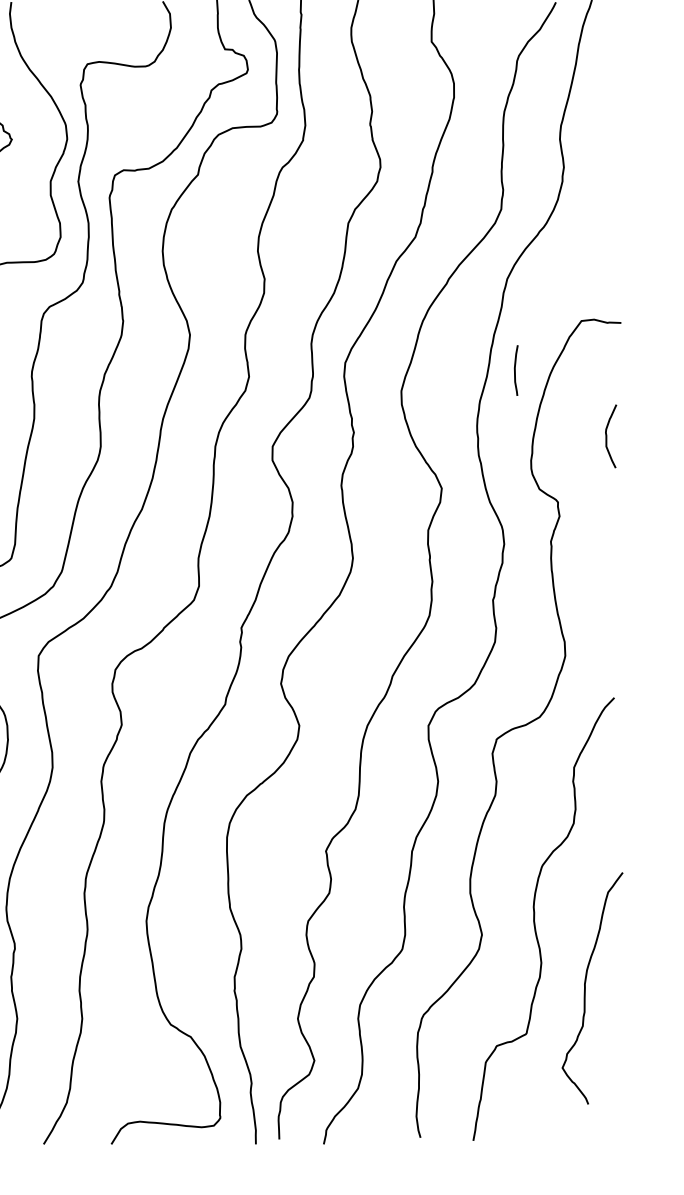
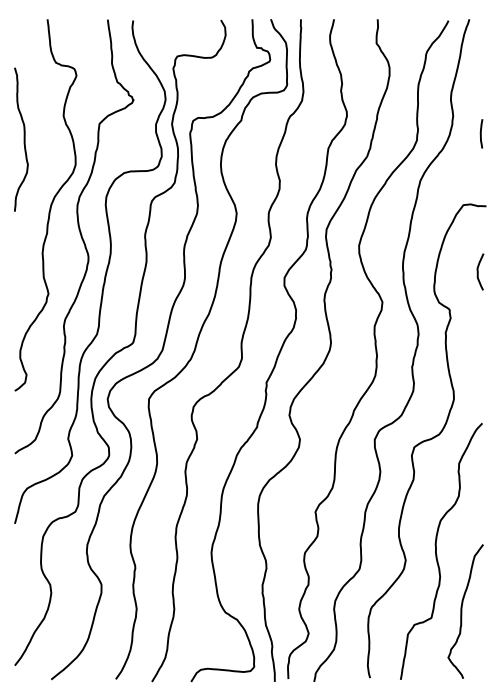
curve: (516, 369) -> (481, 133), moved
curve: (586, 988) -> (462, 611), moved

